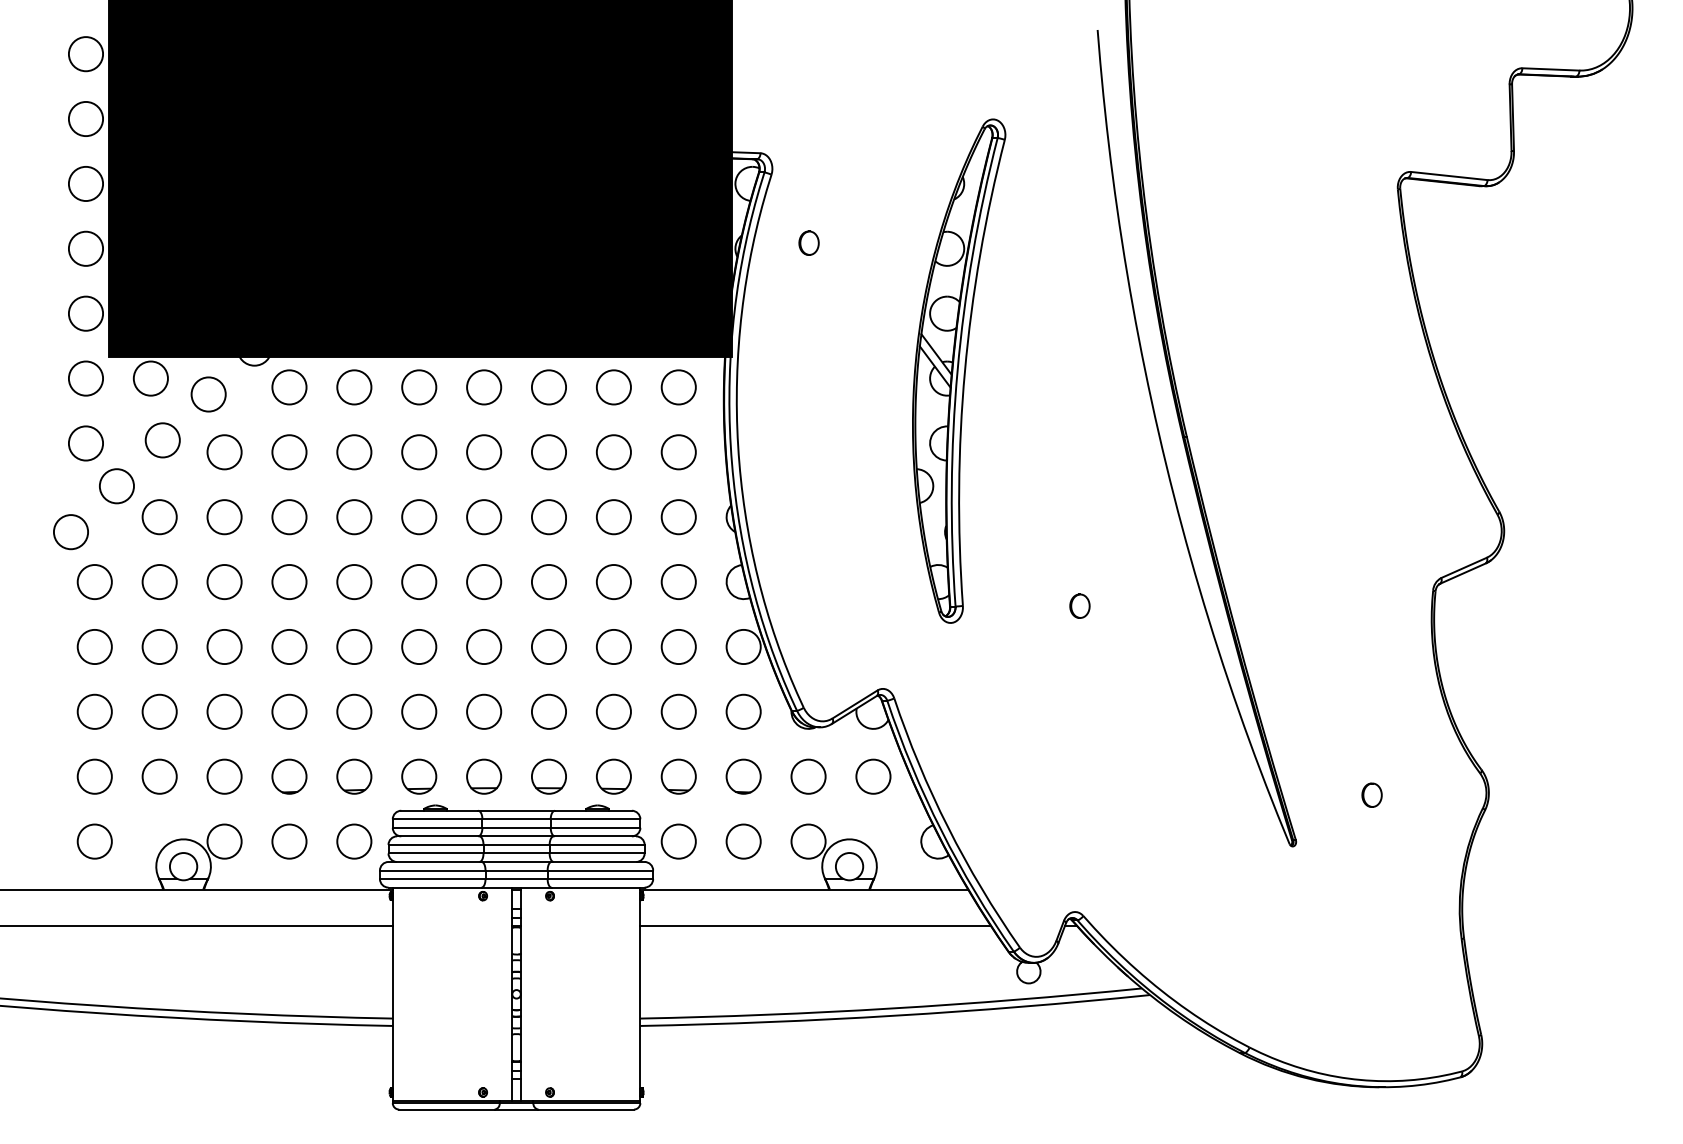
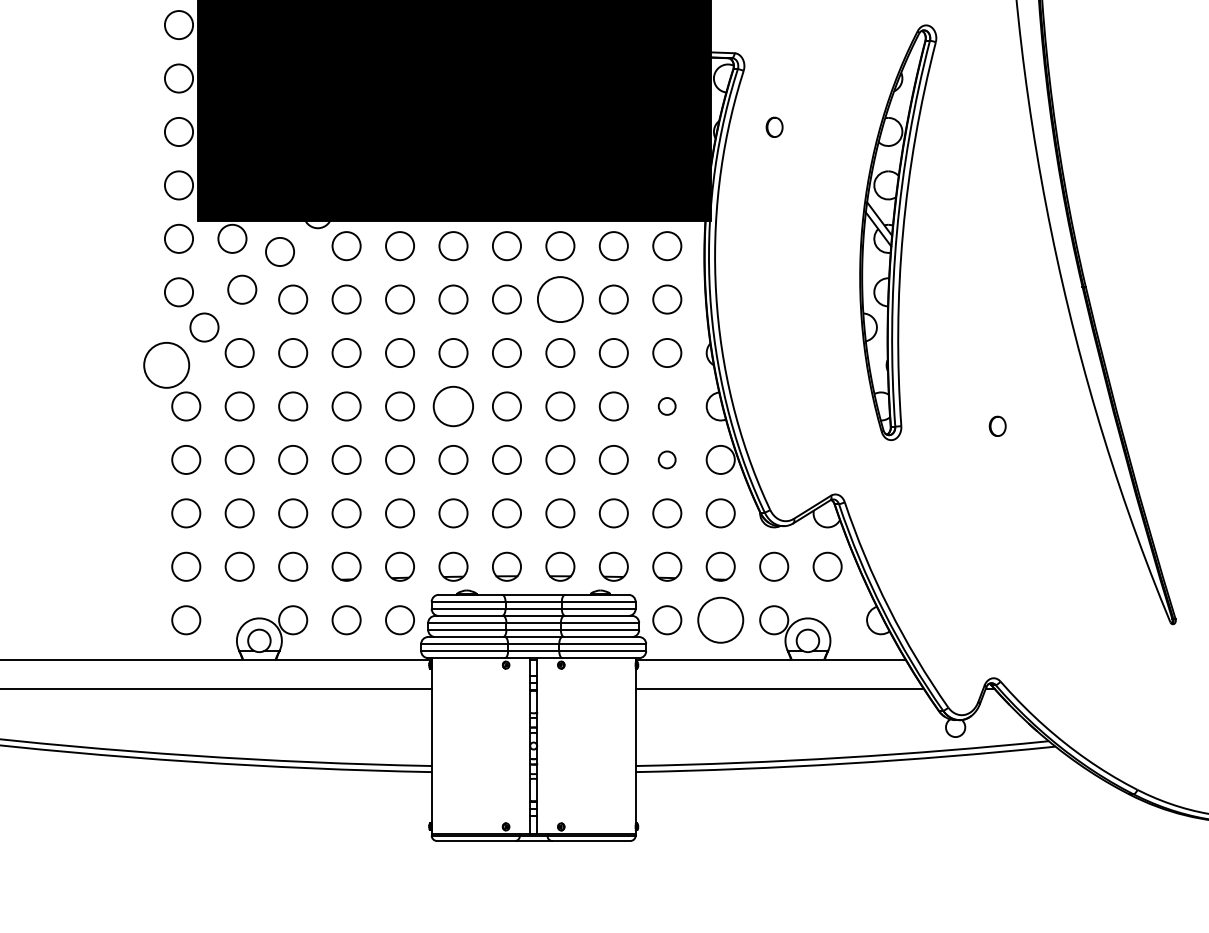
circle: (548, 452) -> (559, 299), size x1.6
circle: (70, 532) -> (166, 365), size x1.6
circle: (419, 581) -> (453, 406), size x1.4
circle: (678, 581) -> (667, 406), size x0.6
circle: (678, 646) -> (667, 459), size x0.6
circle: (743, 841) -> (720, 620), size x1.6

